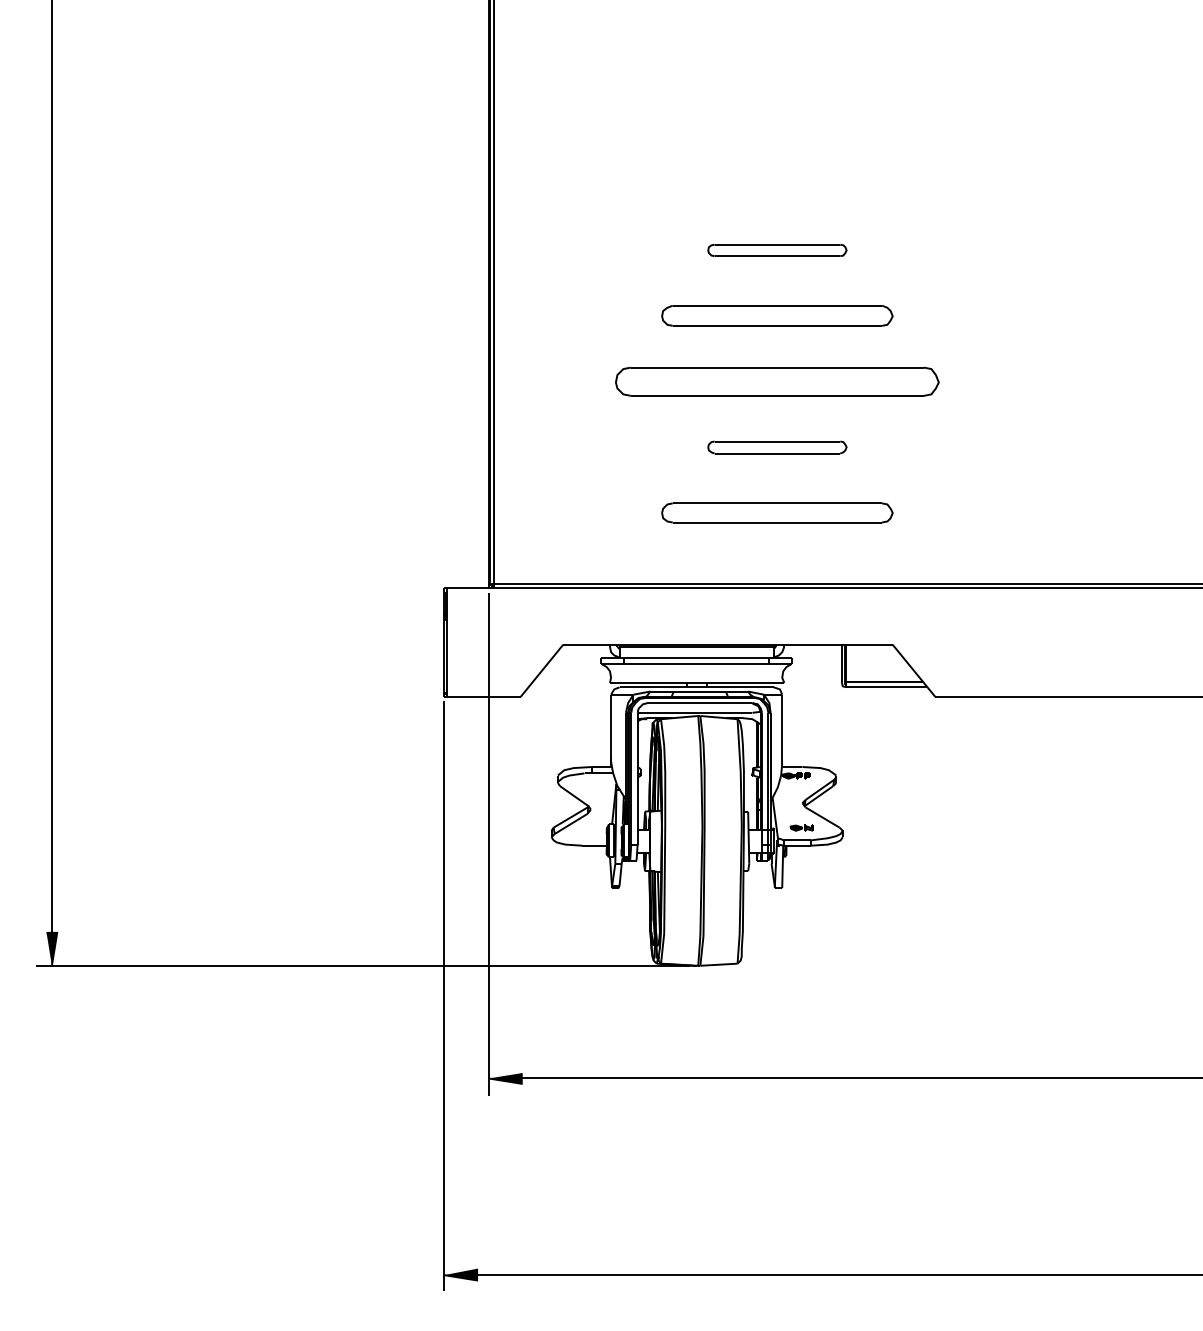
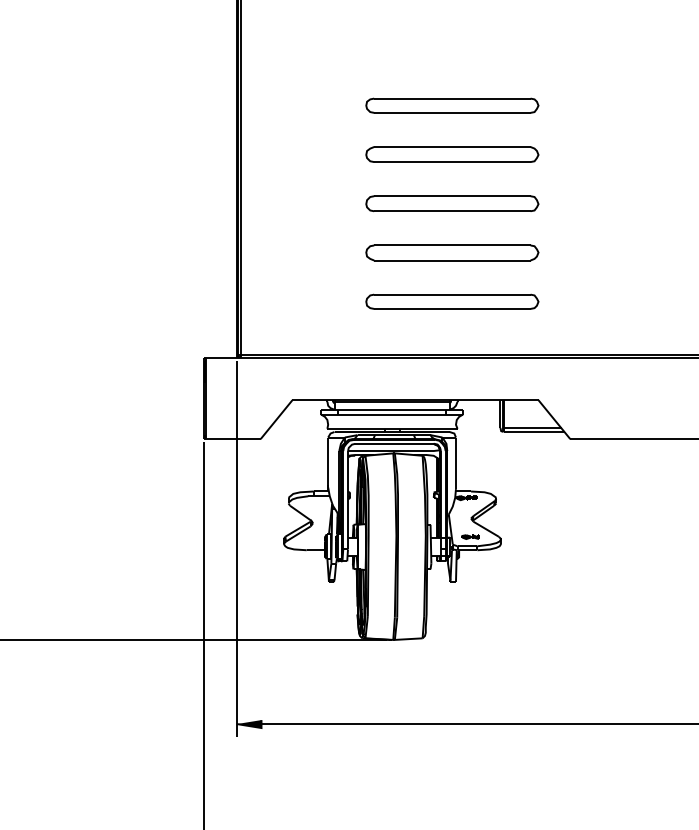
part: (777, 250) -> (452, 105), size x1.67
part: (777, 381) -> (452, 203), size x0.71
part: (777, 447) -> (452, 252), size x1.67

